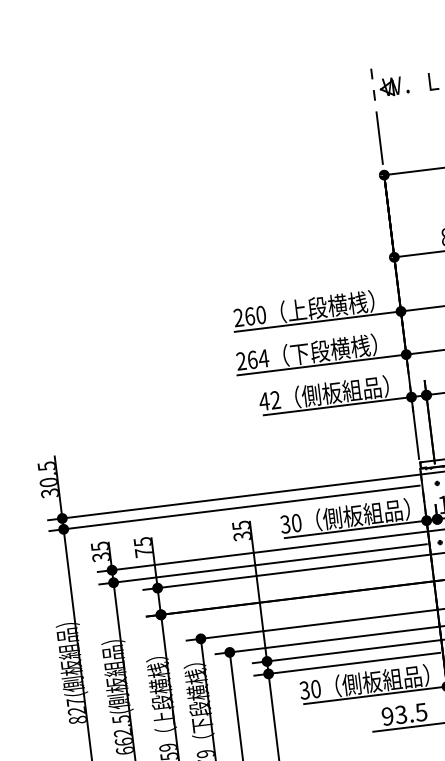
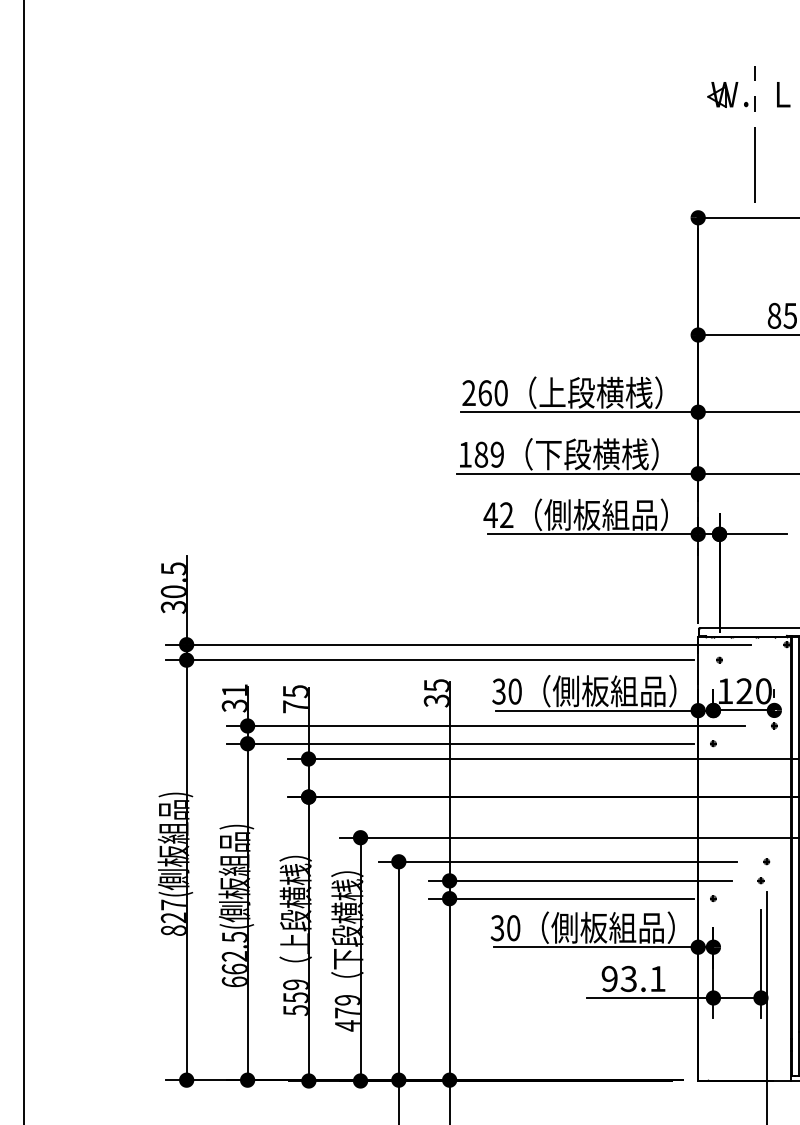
line: (376, 116) -> (754, 134), moved
text: (252, 359) -> (481, 454), 264 -> 189
text: (99, 546) -> (234, 690), 35 -> 31
text: (421, 712) -> (657, 979), 93.5 -> 93.1

